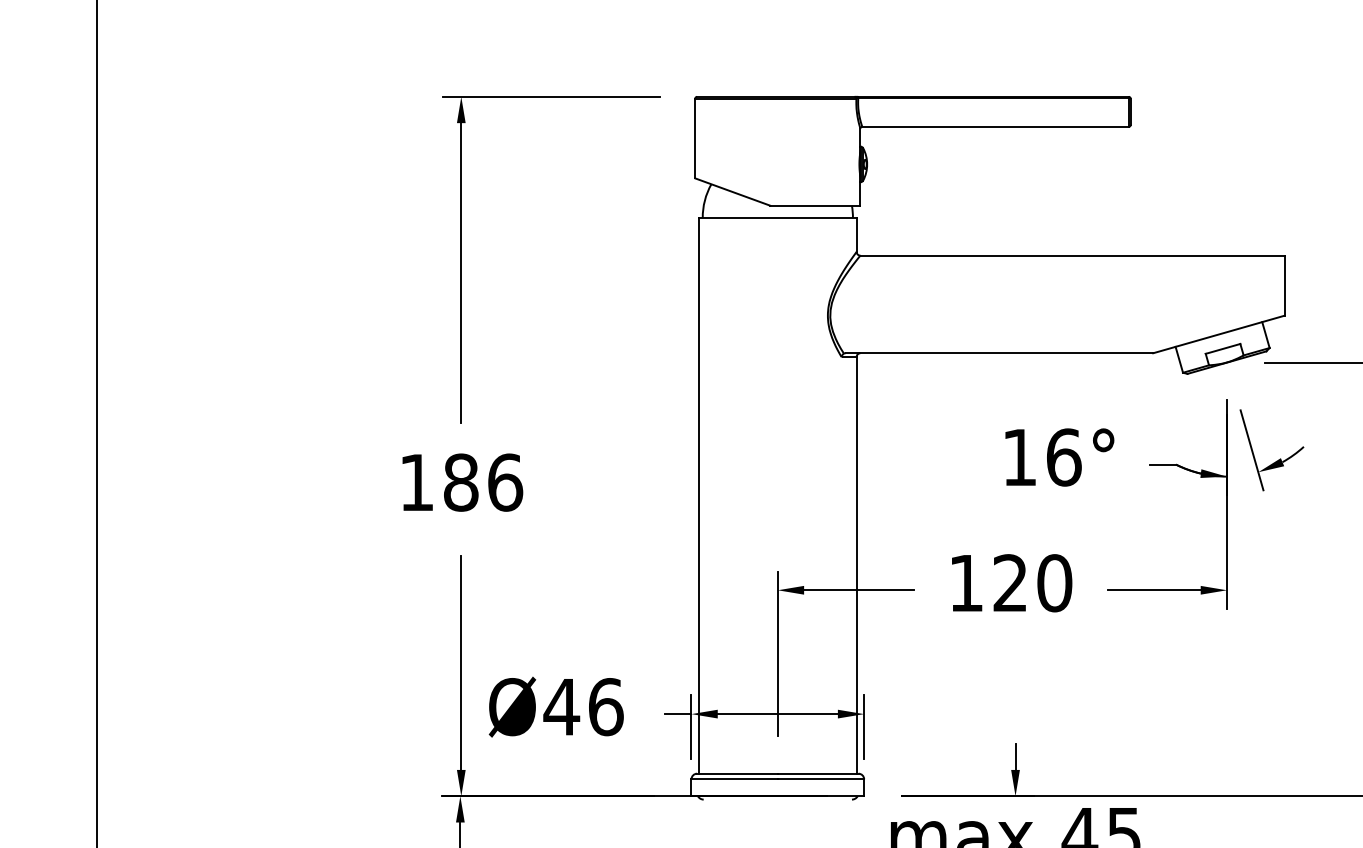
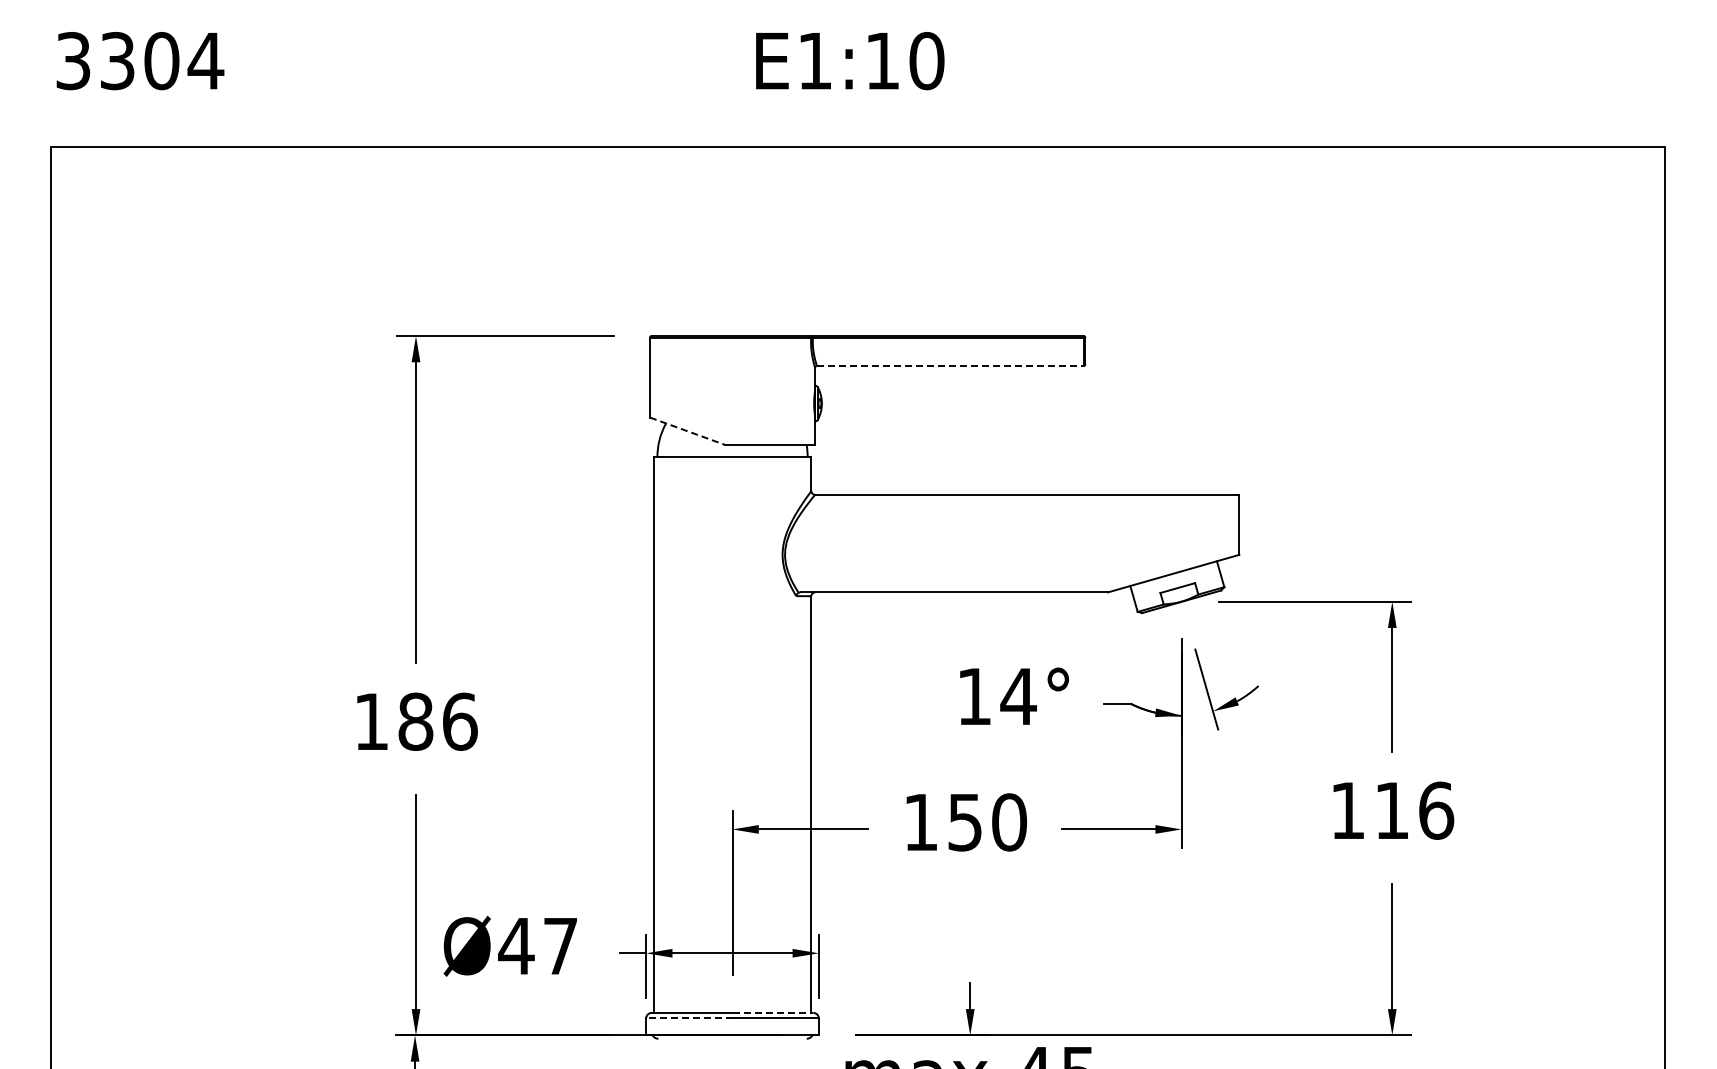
line: (995, 127) -> (950, 366), solid -> dashed
line: (732, 192) -> (687, 431), solid -> dashed
text: (1063, 457) -> (1018, 696), 16° -> 14°
text: (1009, 583) -> (964, 822), 120 -> 150
text: (605, 707) -> (560, 946), Ø46 -> Ø47
line: (818, 773) -> (773, 1012), solid -> dashed
line: (733, 779) -> (688, 1018), solid -> dashed

